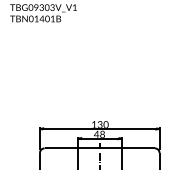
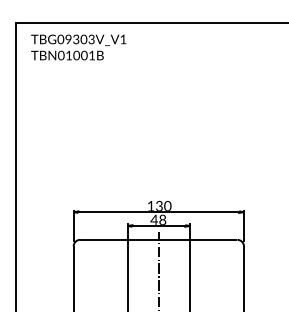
text: (41, 18) -> (76, 55), TBN01401B -> TBN01001B

